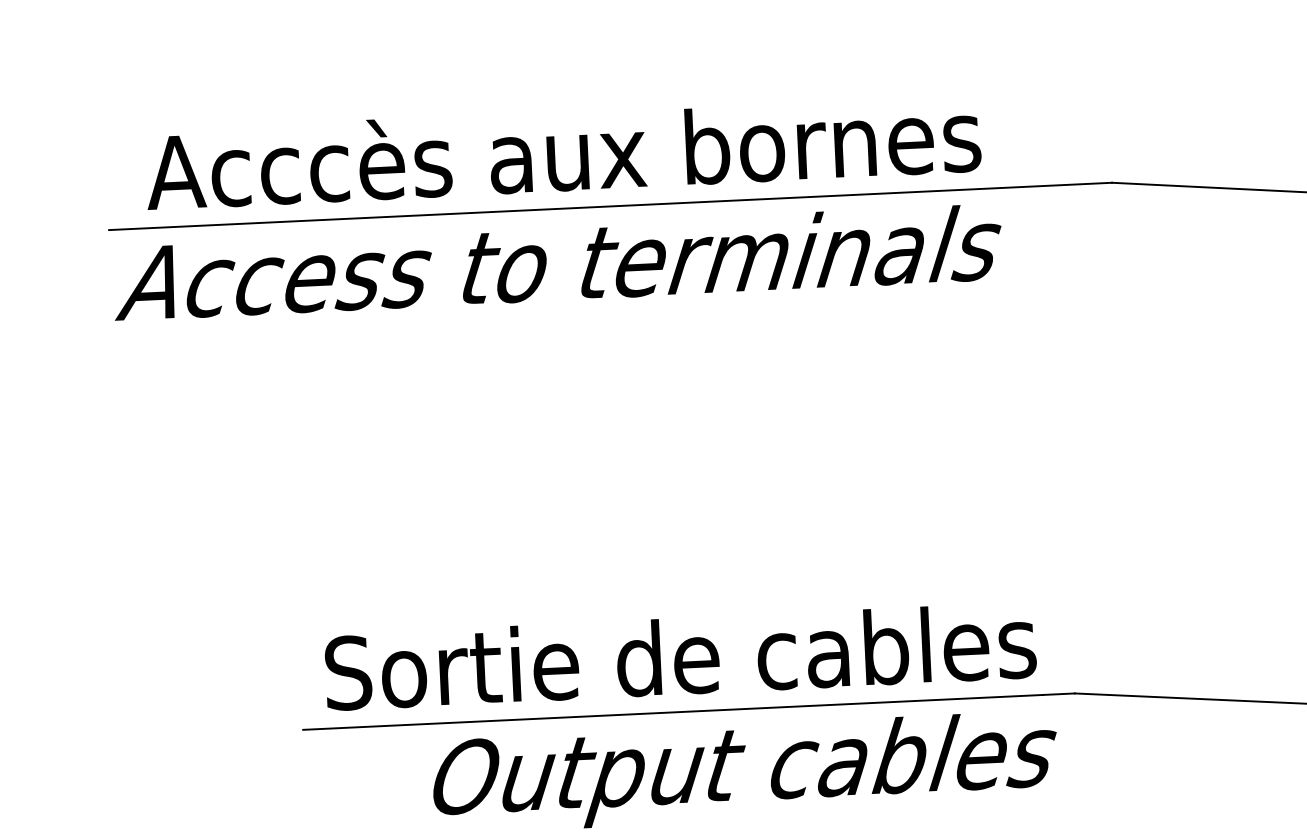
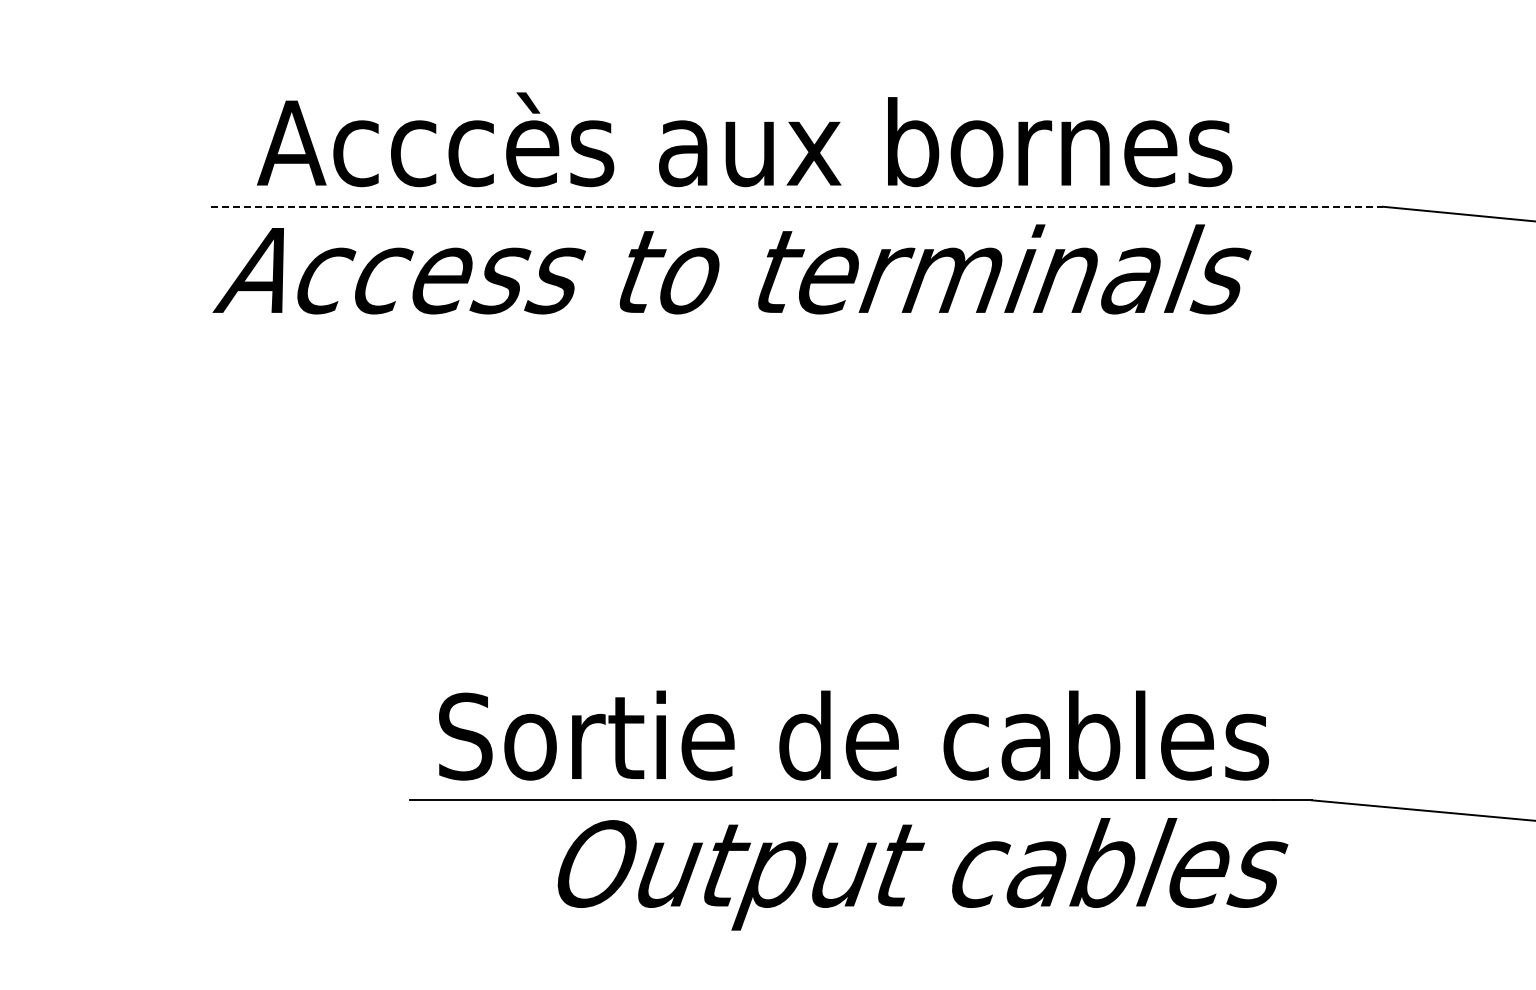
line: (611, 206) -> (797, 206), solid -> dashed

